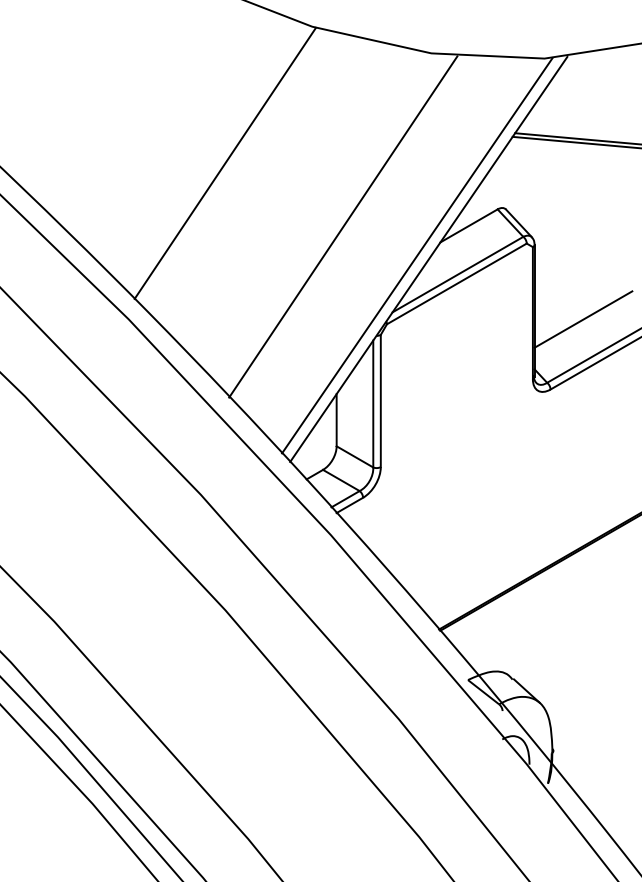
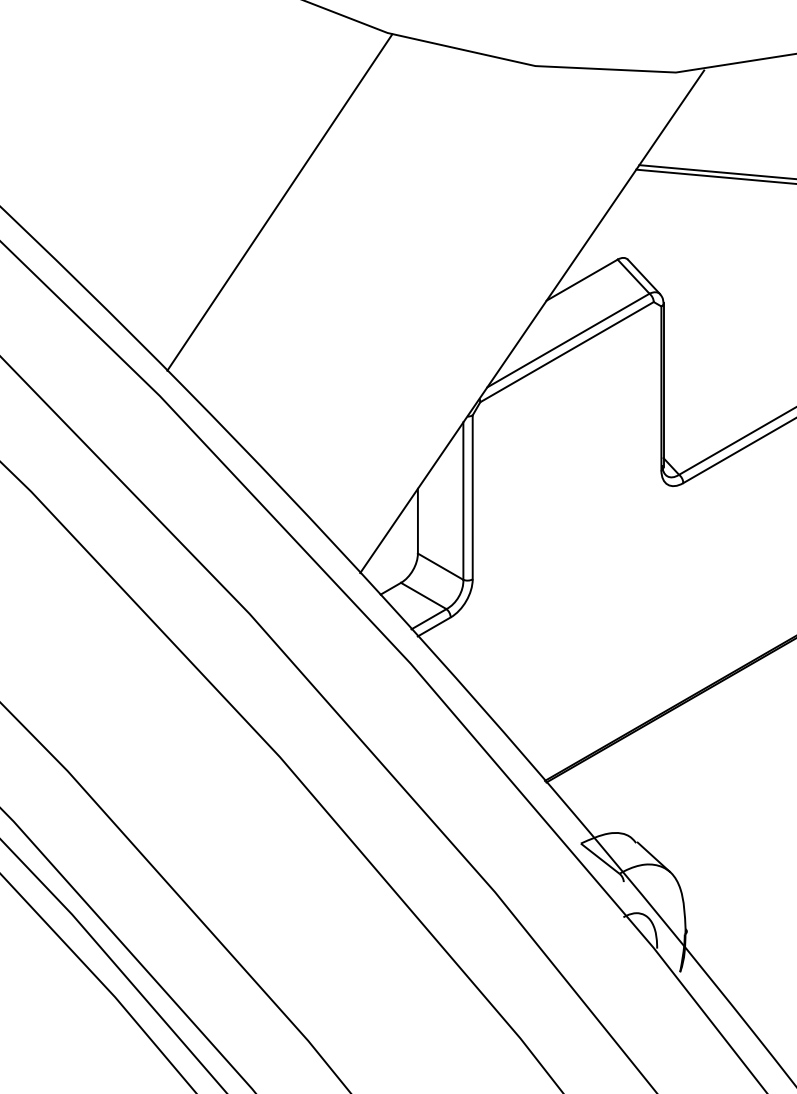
line: (343, 226) -> (426, 280), removed
line: (417, 255) -> (518, 316), removed
line: (583, 319) -> (724, 396), removed

